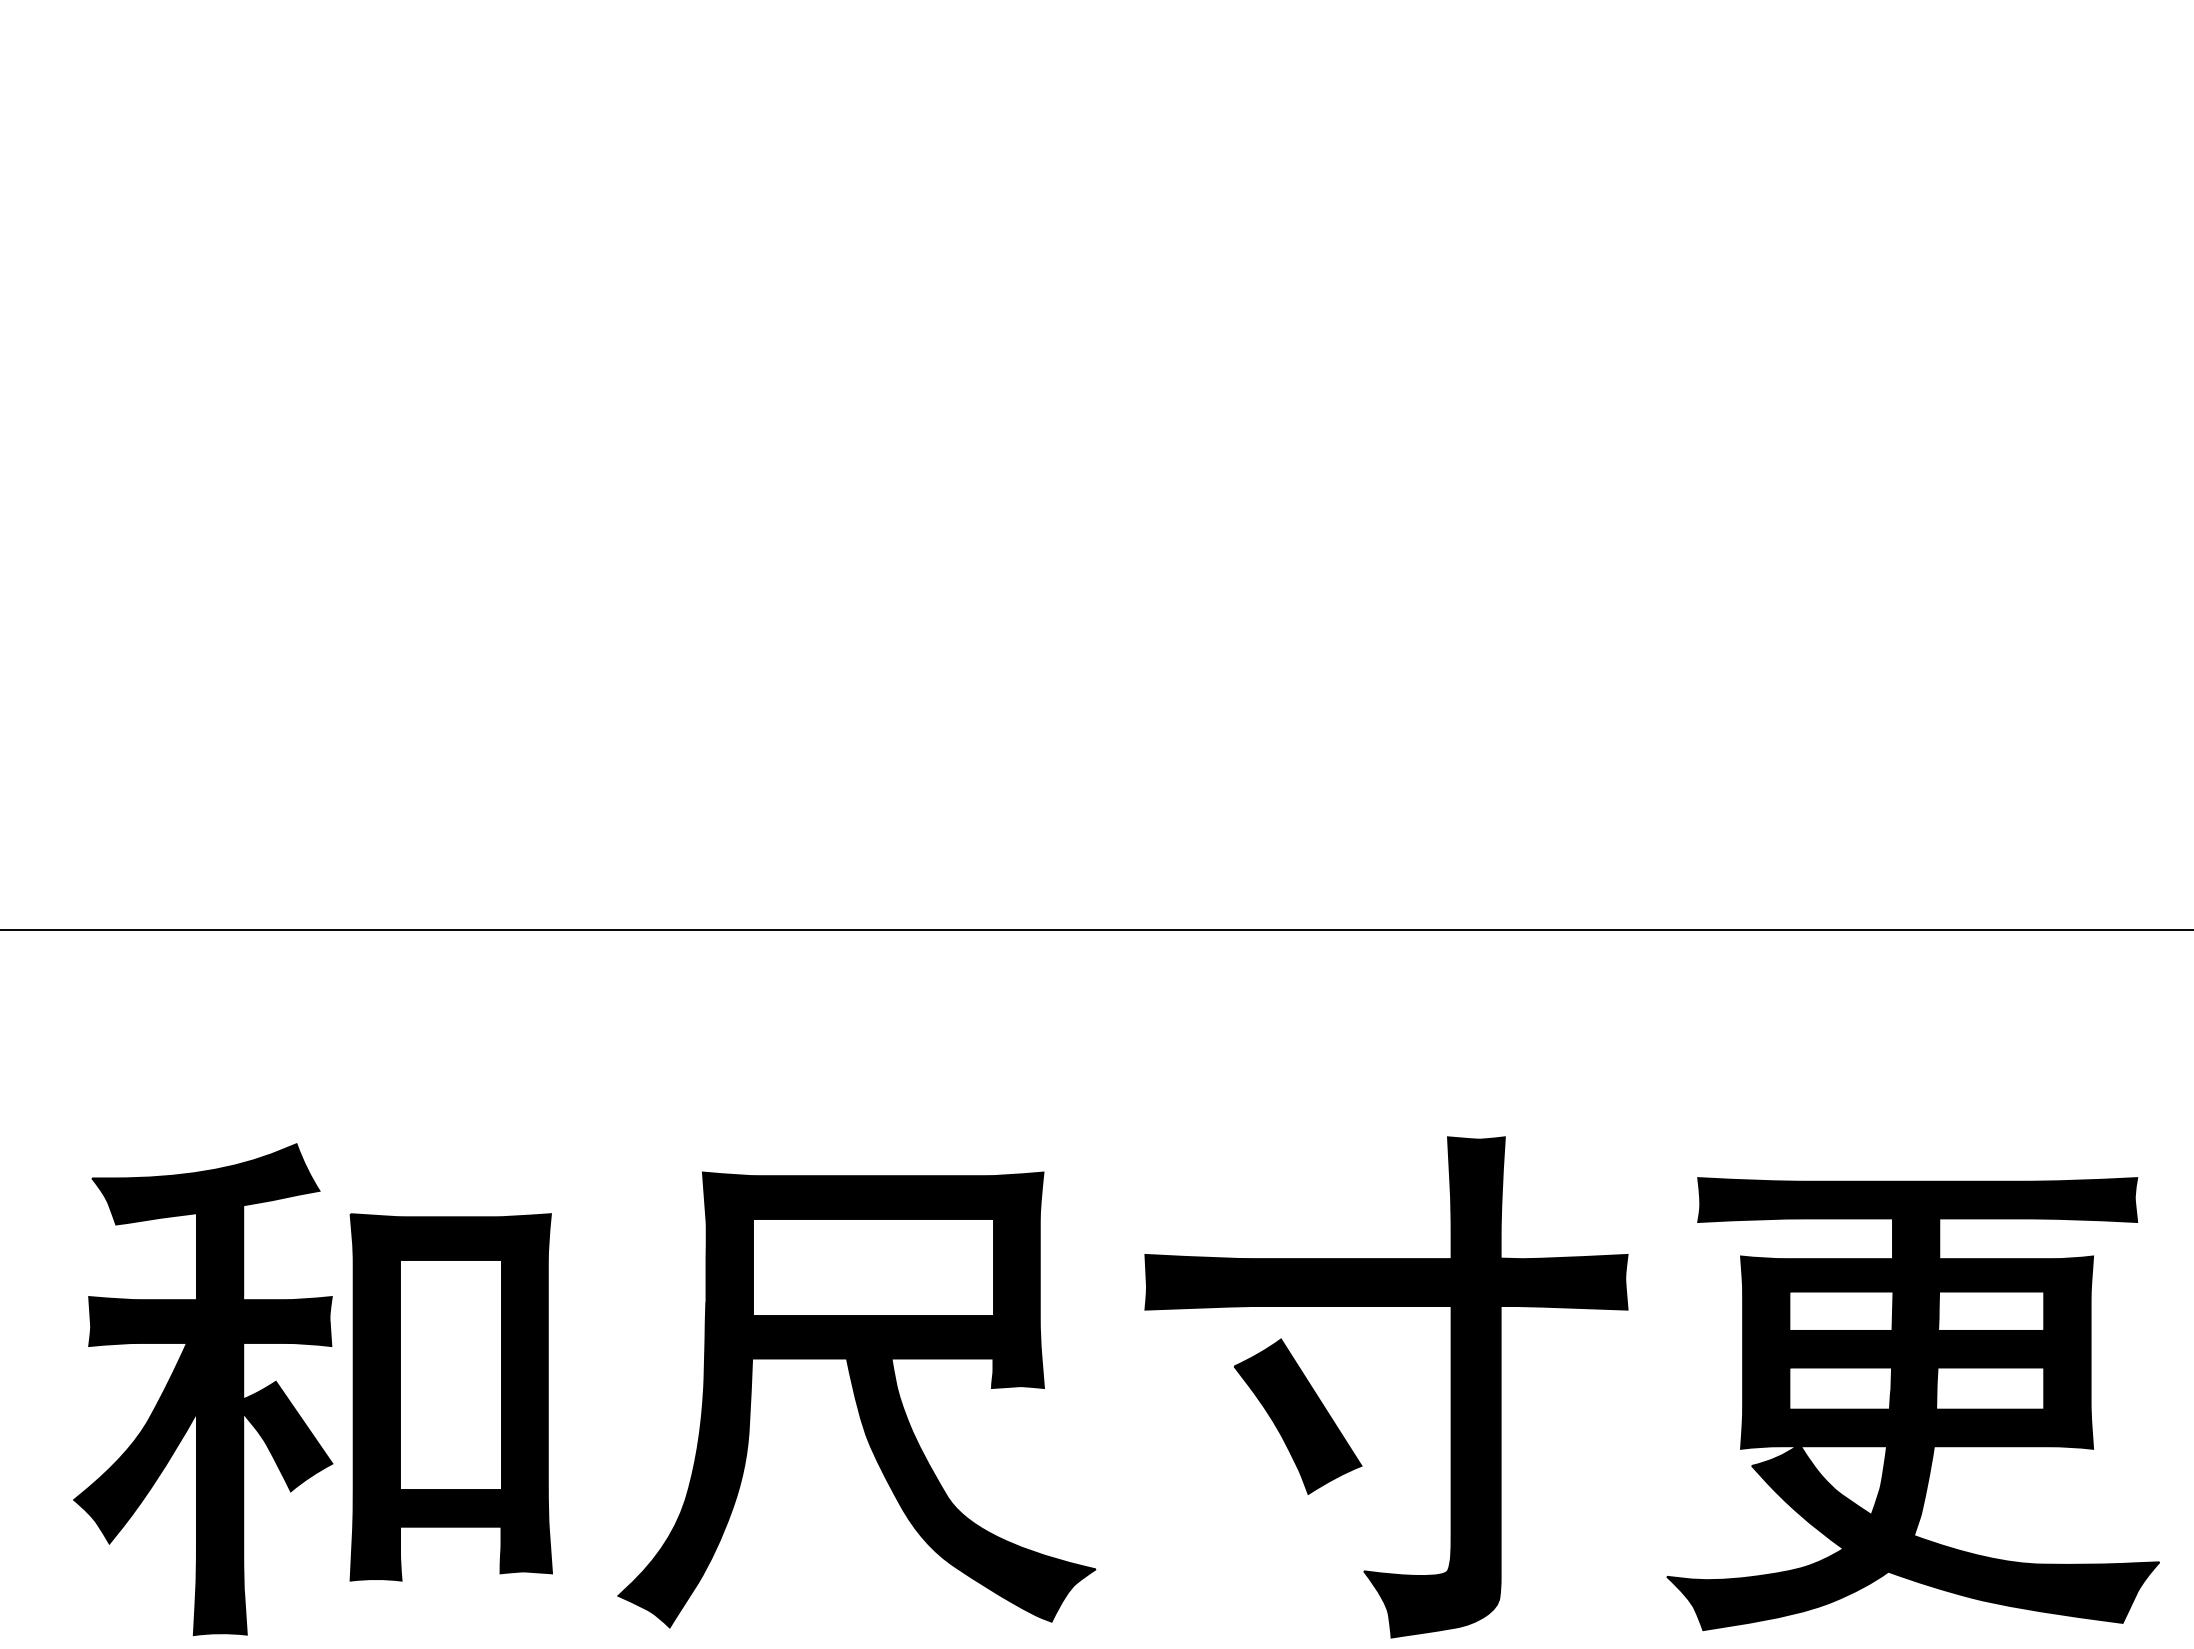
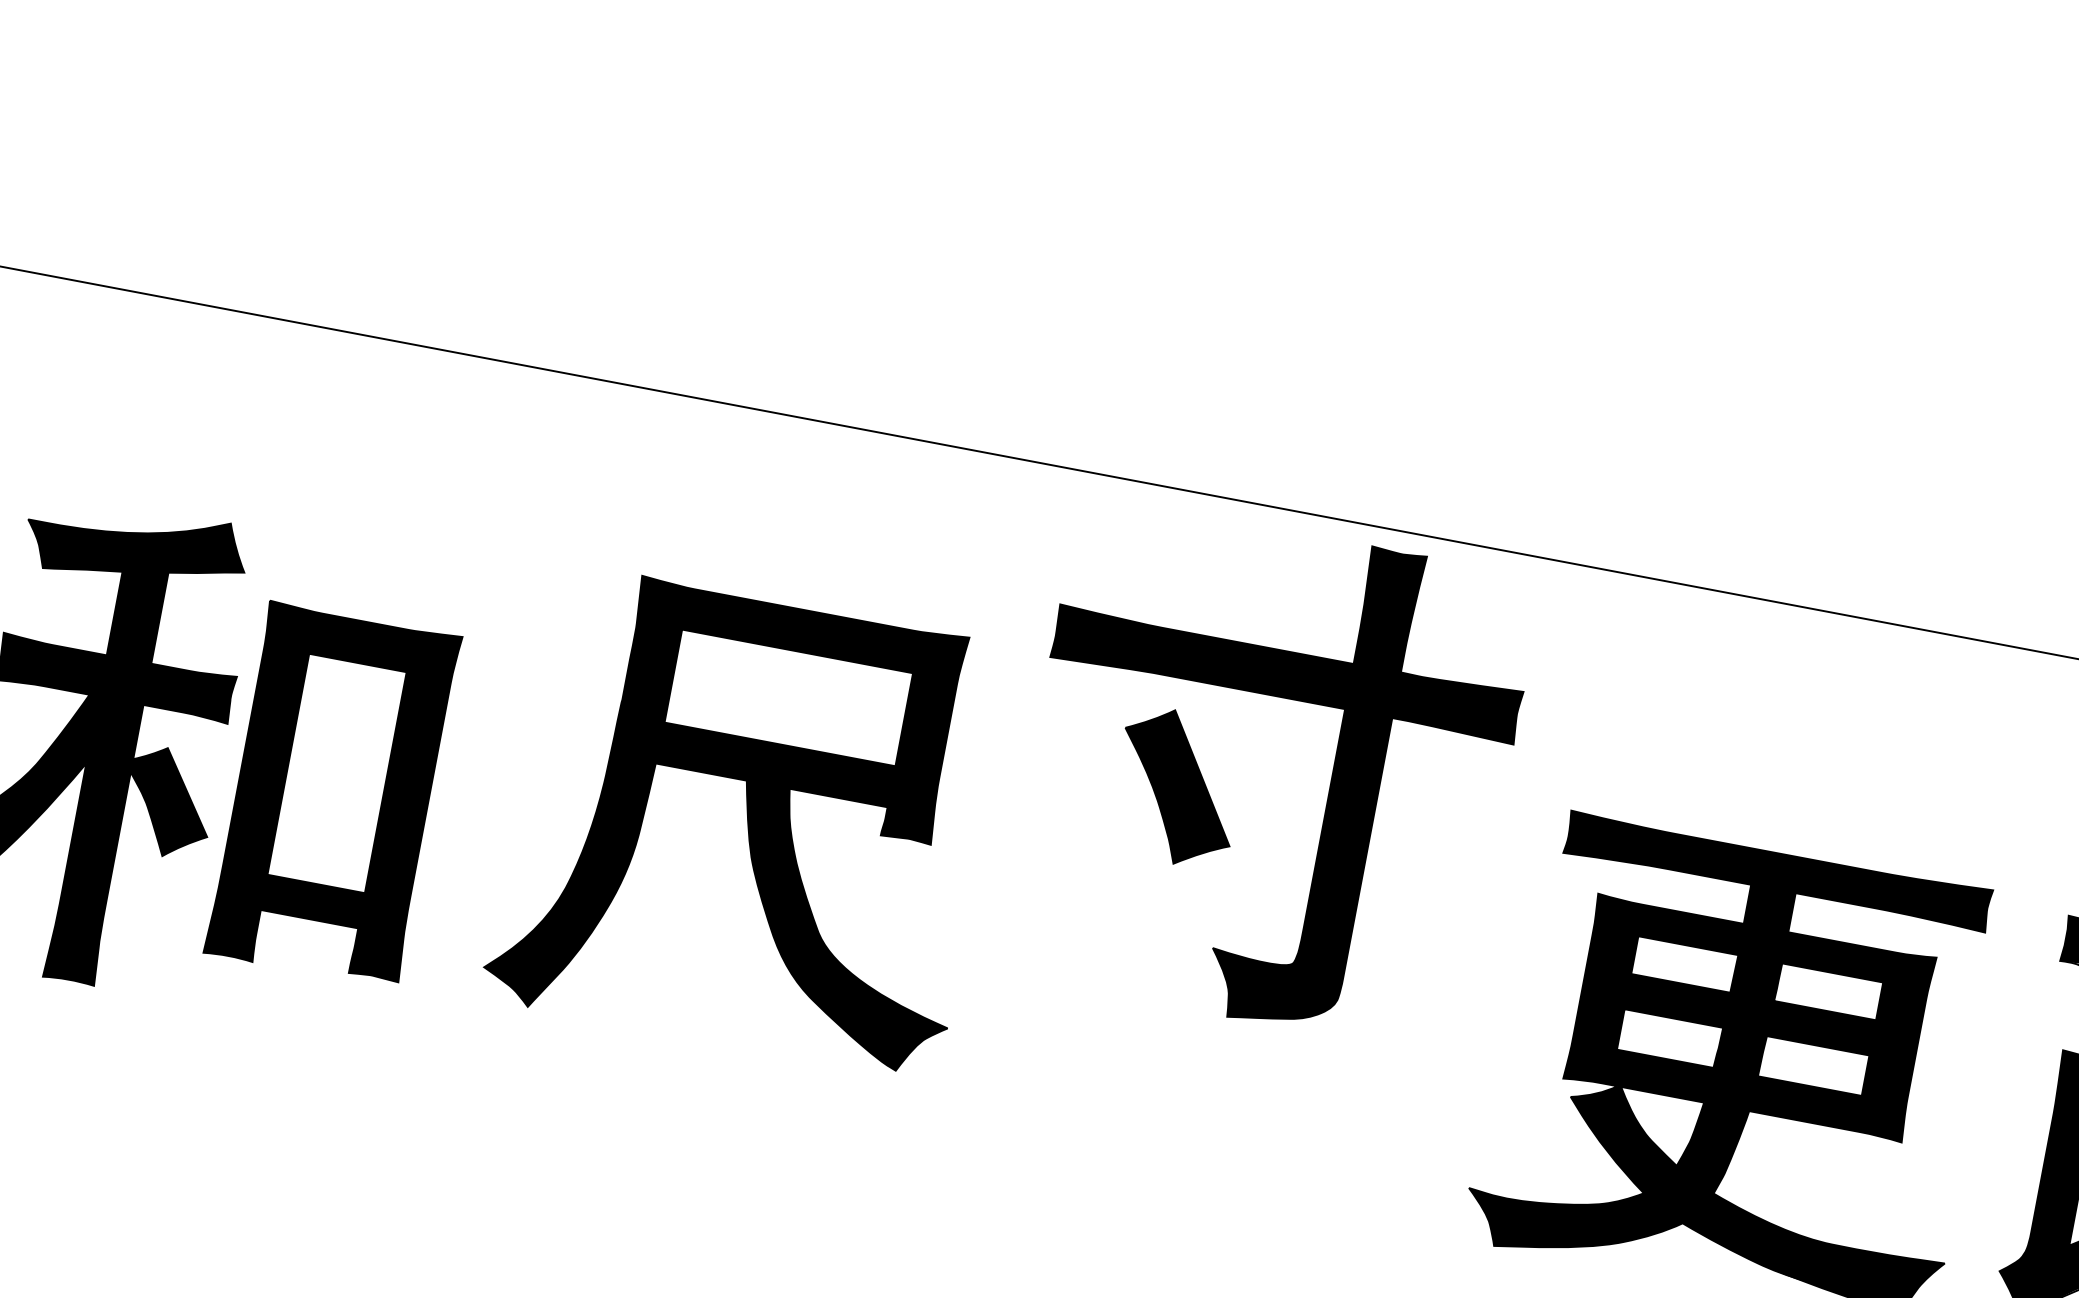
part: (856, 1399) -> (748, 821), moved
part: (1334, 1421) -> (1211, 798), moved

